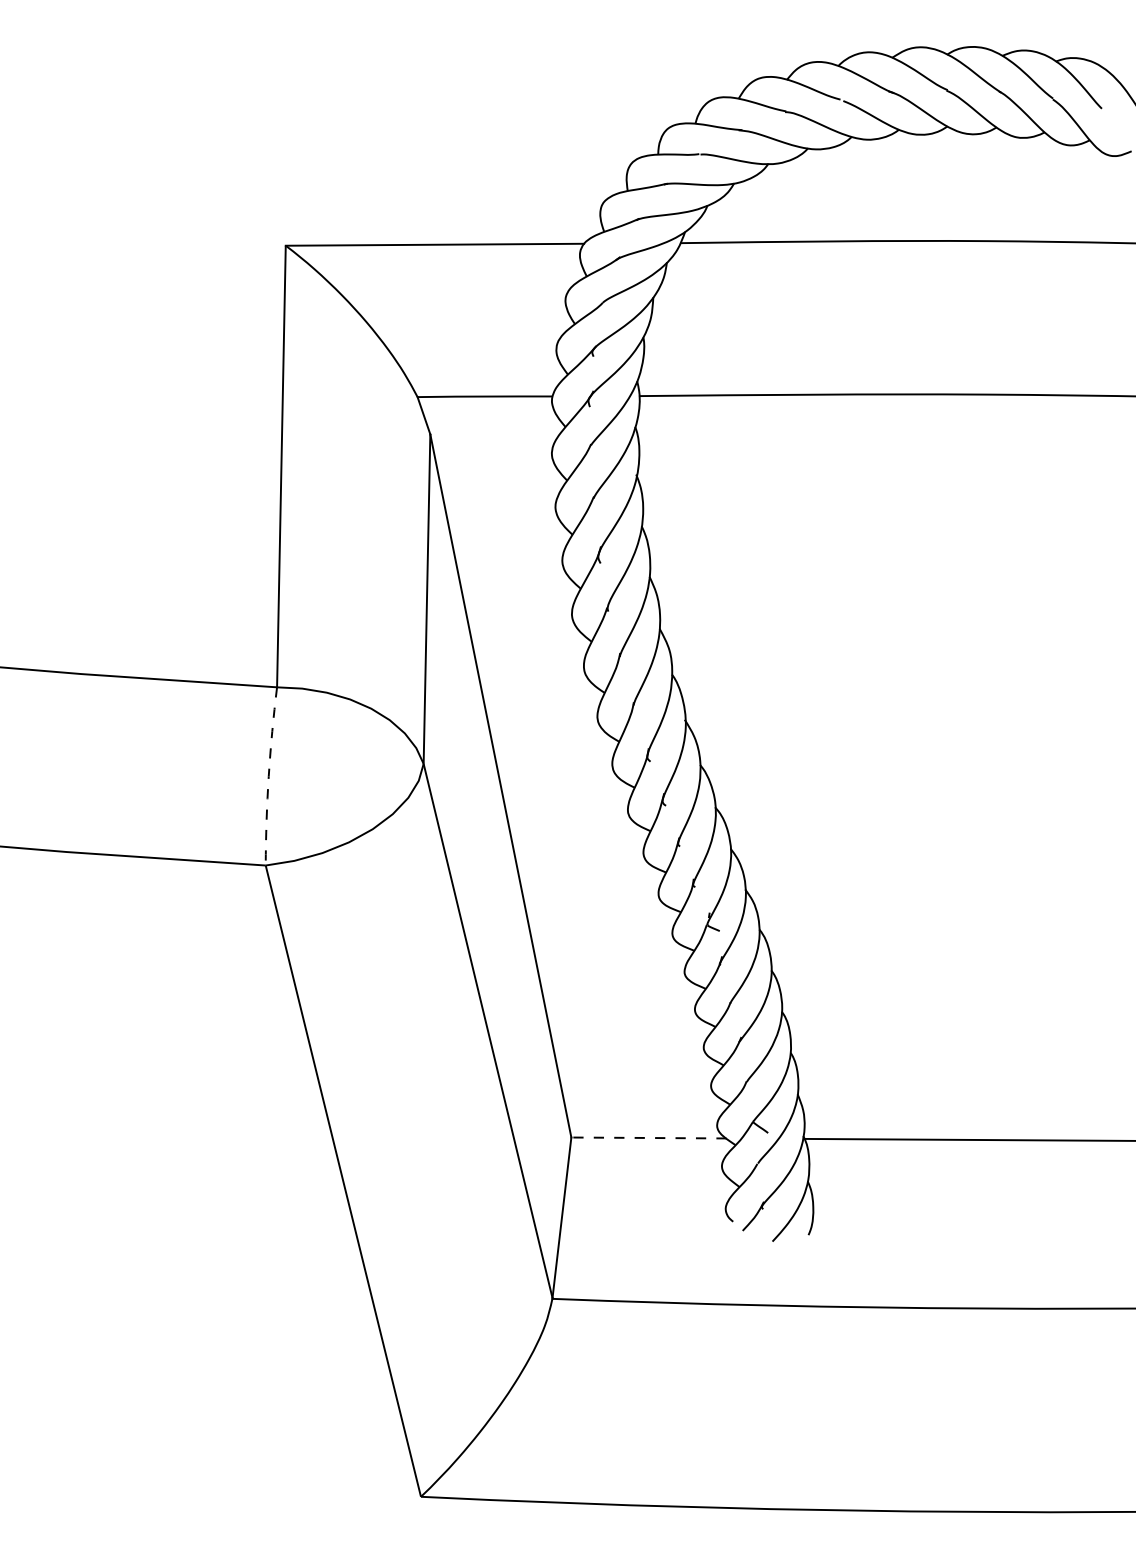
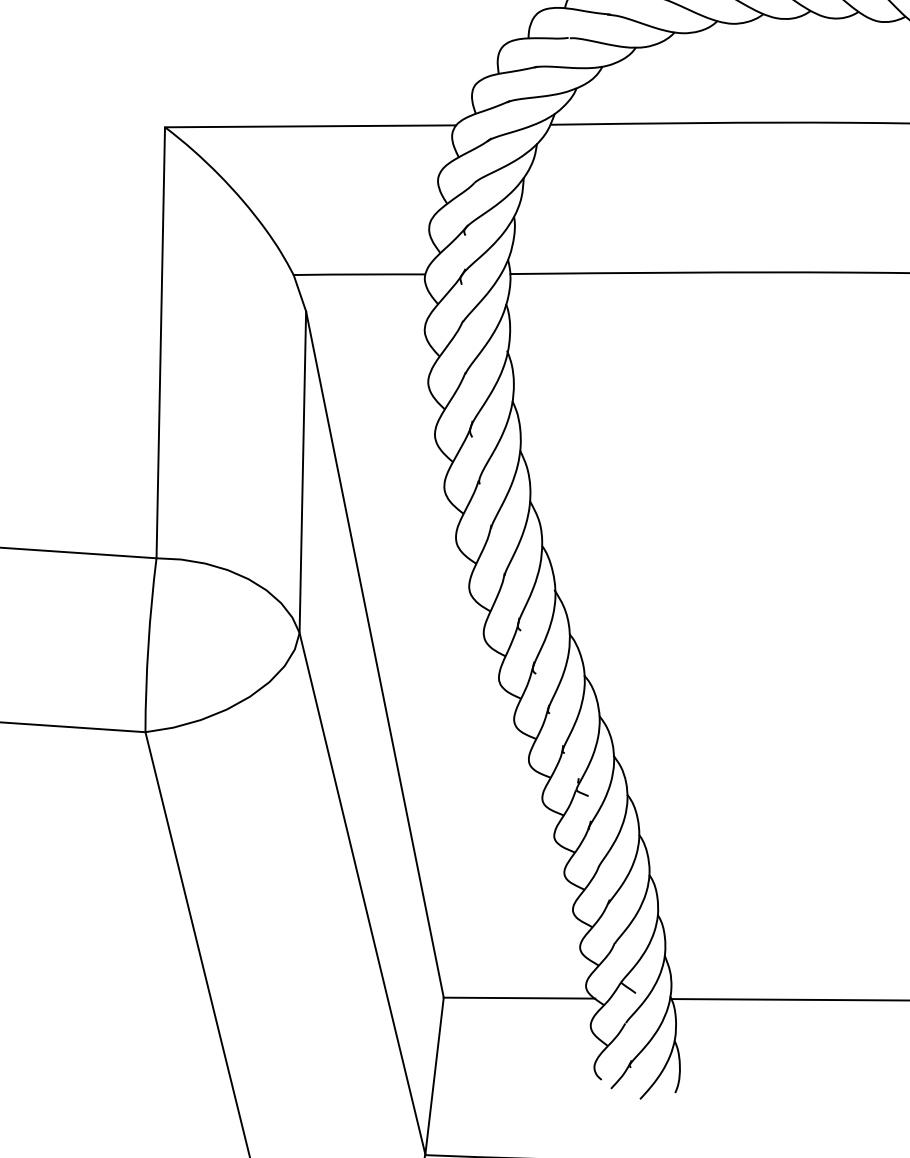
arc: (268, 776) -> (148, 645), dashed -> solid
line: (648, 1137) -> (519, 997), dashed -> solid

